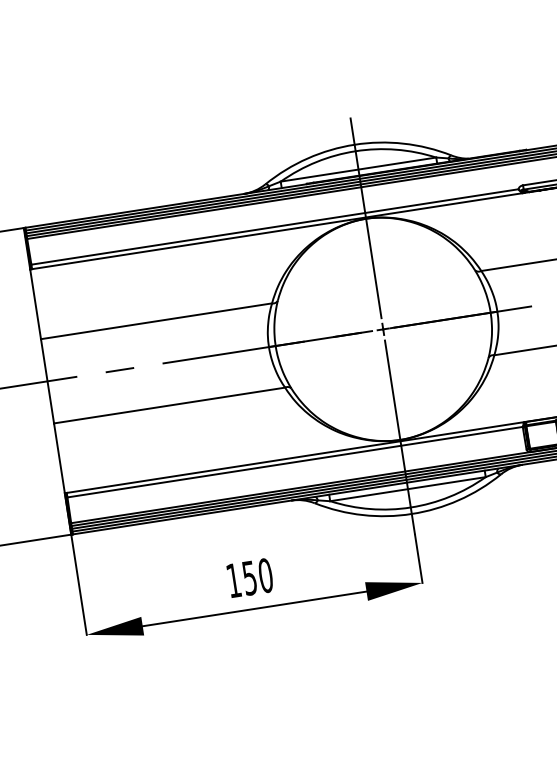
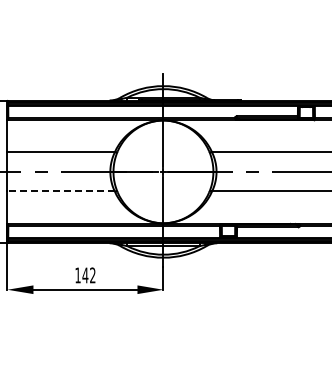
line: (170, 405) -> (61, 191), solid -> dashed
text: (256, 577) -> (88, 275), 150 -> 142

